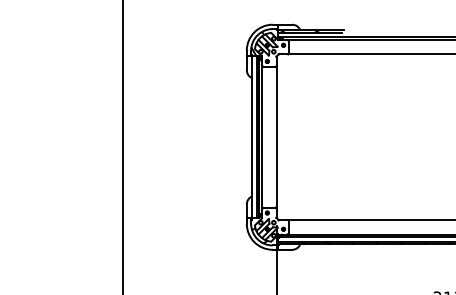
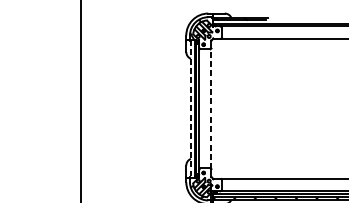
line: (276, 136) -> (211, 108), solid -> dashed
line: (252, 137) -> (191, 109), solid -> dashed

